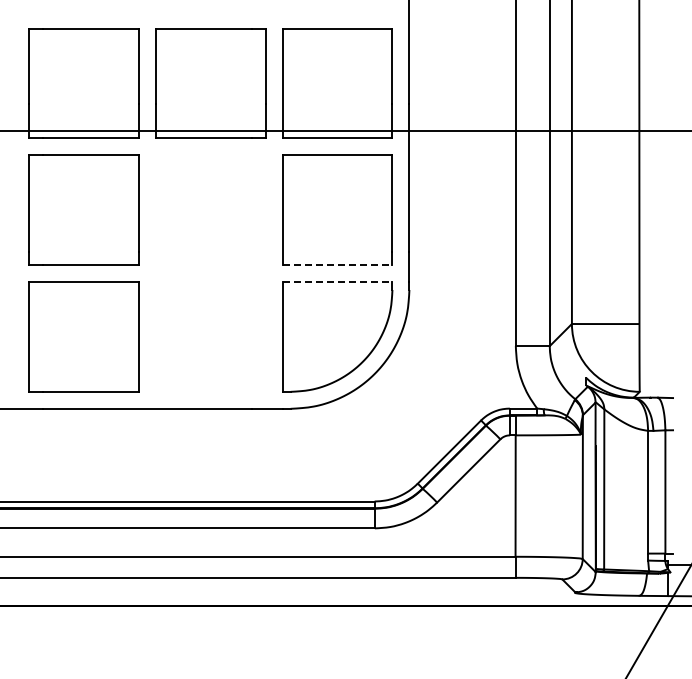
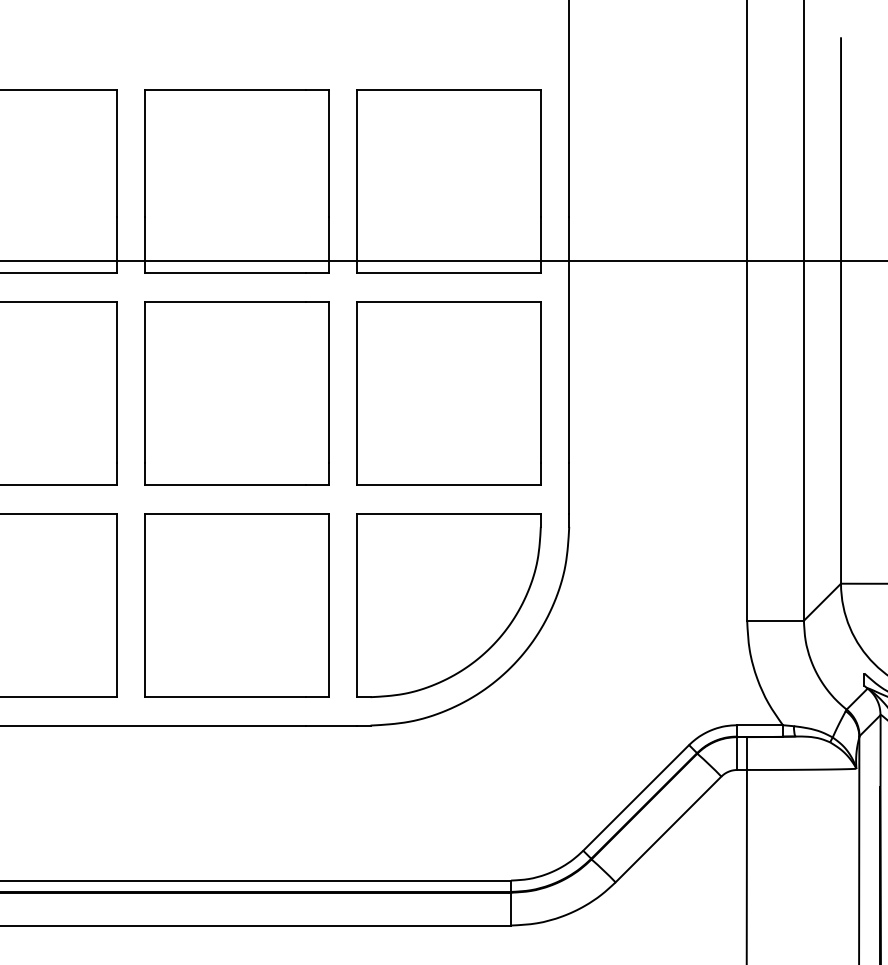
part: (210, 209) -> (236, 392), added
line: (337, 265) -> (448, 485), dashed -> solid
line: (337, 282) -> (448, 514), dashed -> solid
part: (210, 336) -> (236, 604), added

